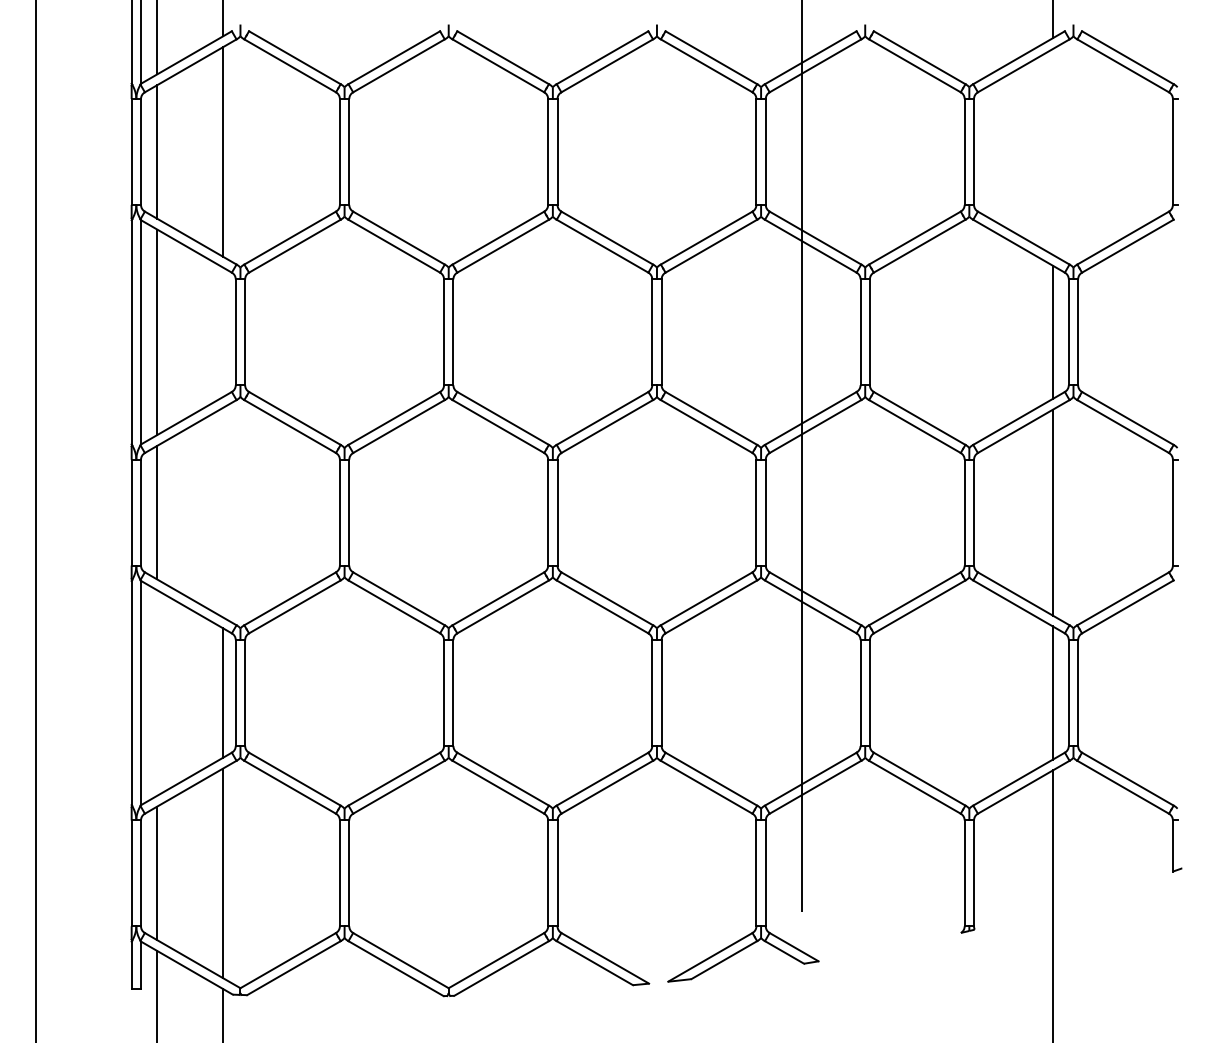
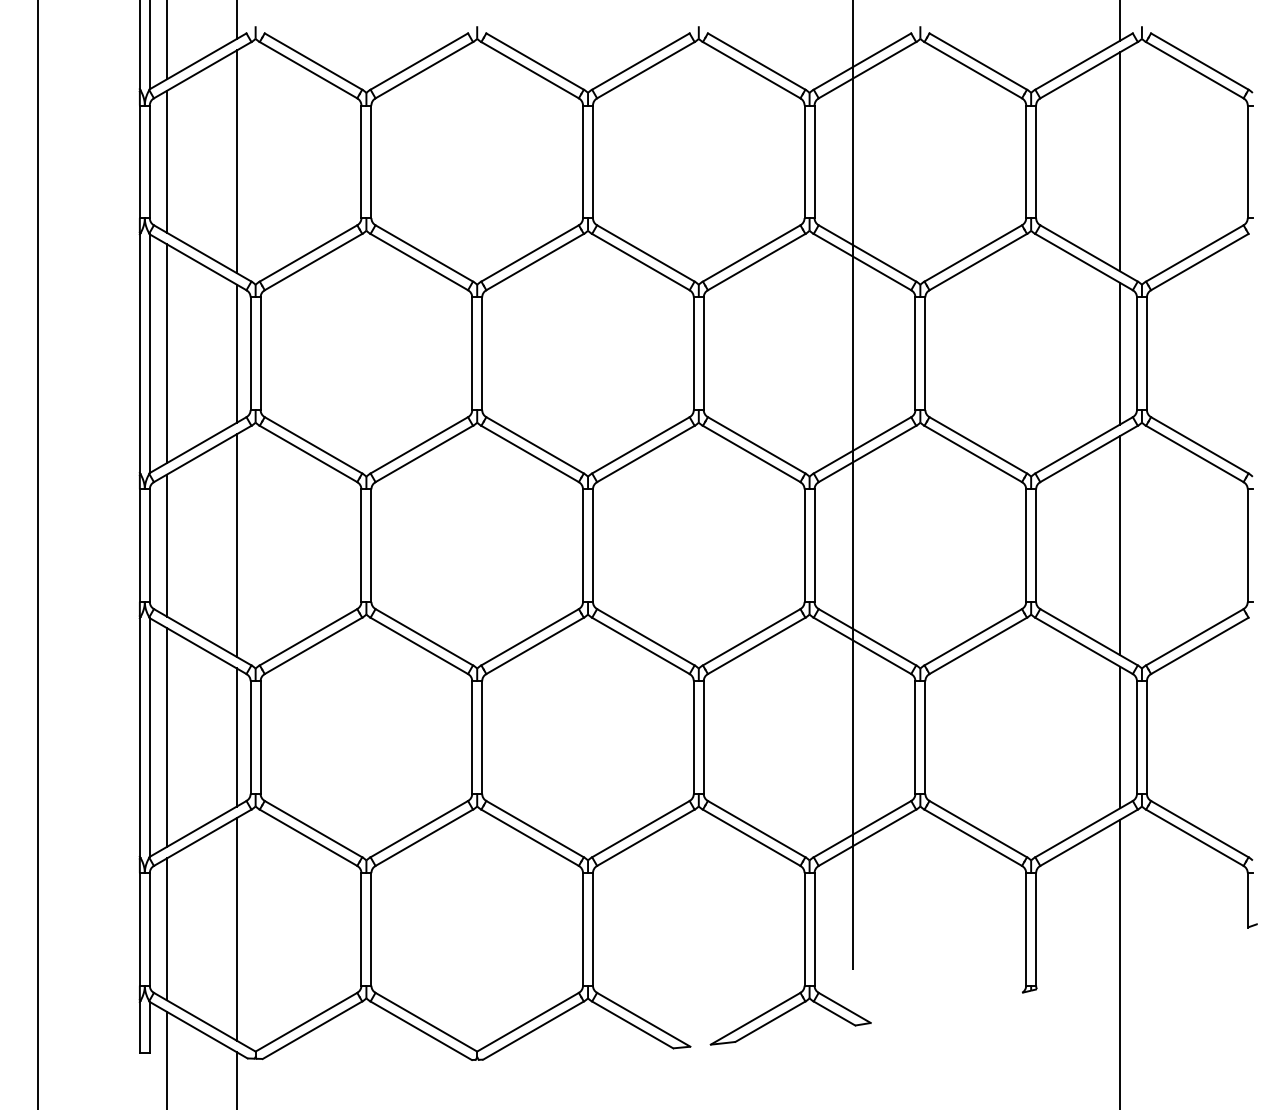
line: (1052, 151) -> (1119, 161), added
line: (222, 332) -> (236, 353), added
line: (222, 512) -> (236, 545), added
line: (157, 692) -> (167, 736), added

